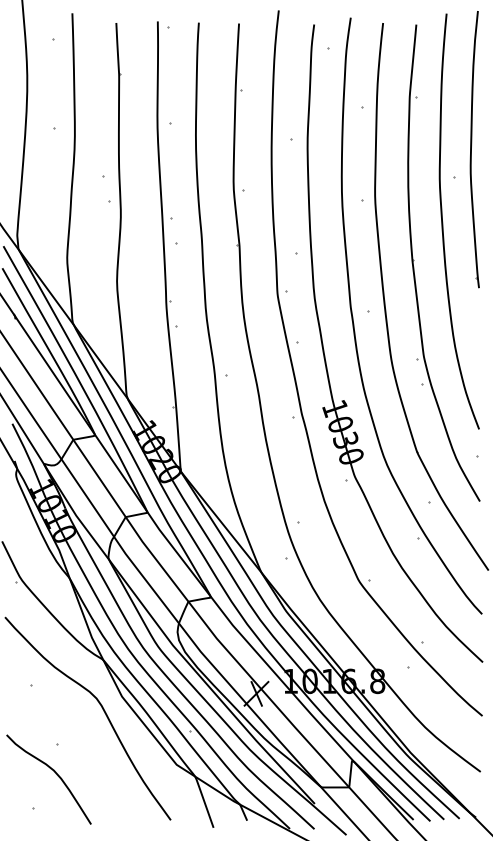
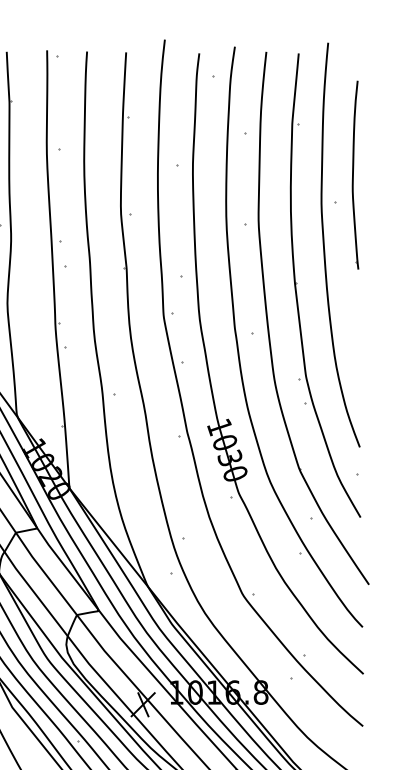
part: (474, 149) -> (355, 174), size x0.7

